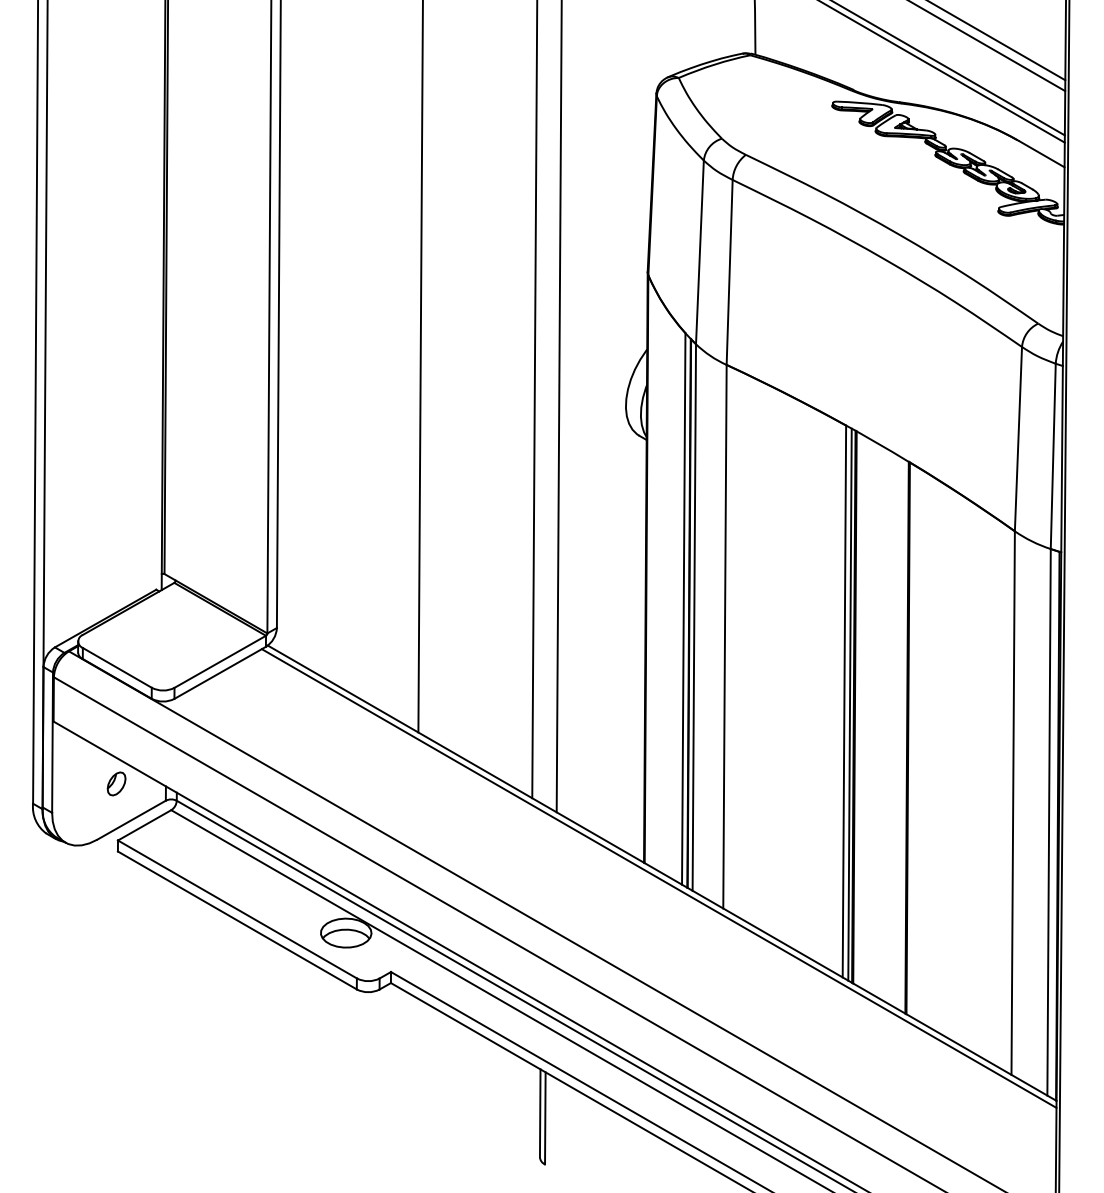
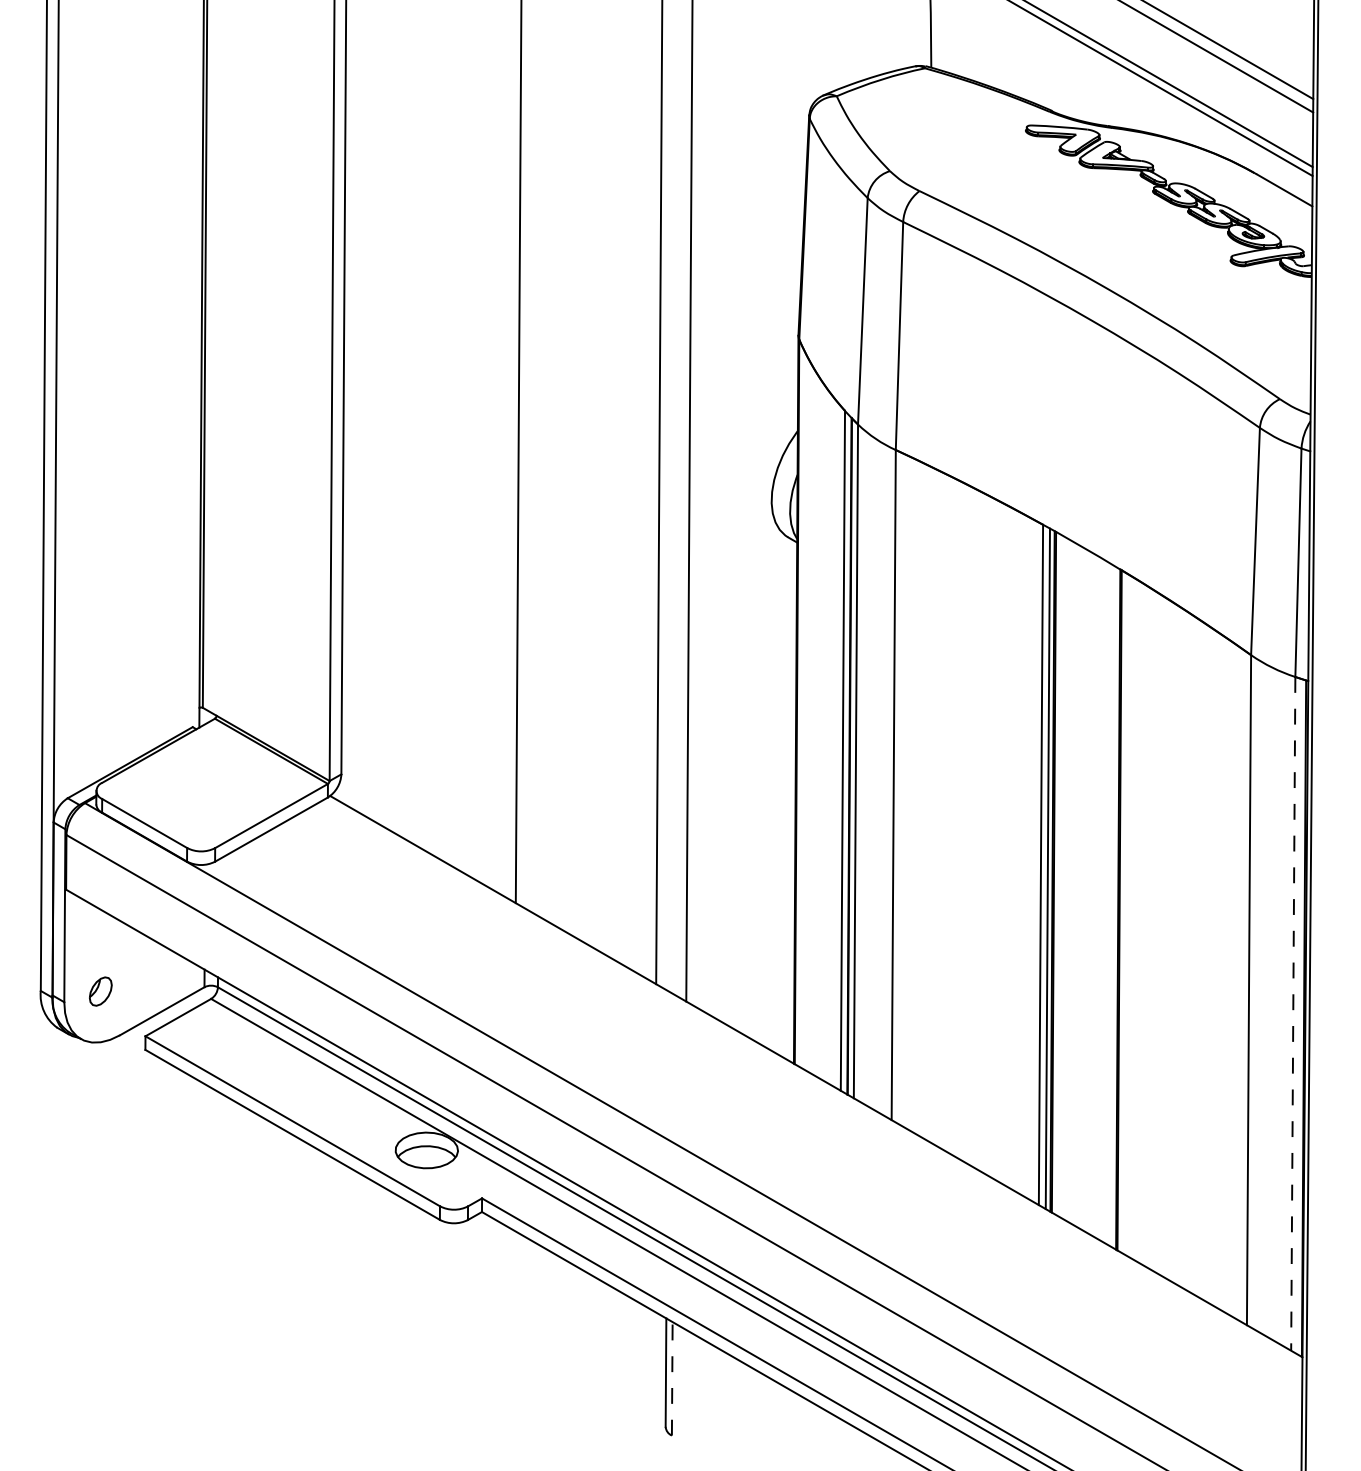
part: (116, 783) -> (100, 991), moved
line: (1049, 822) -> (1293, 1013), solid -> dashed
line: (659, 877) -> (812, 1082), removed
line: (545, 1118) -> (672, 1378), solid -> dashed

